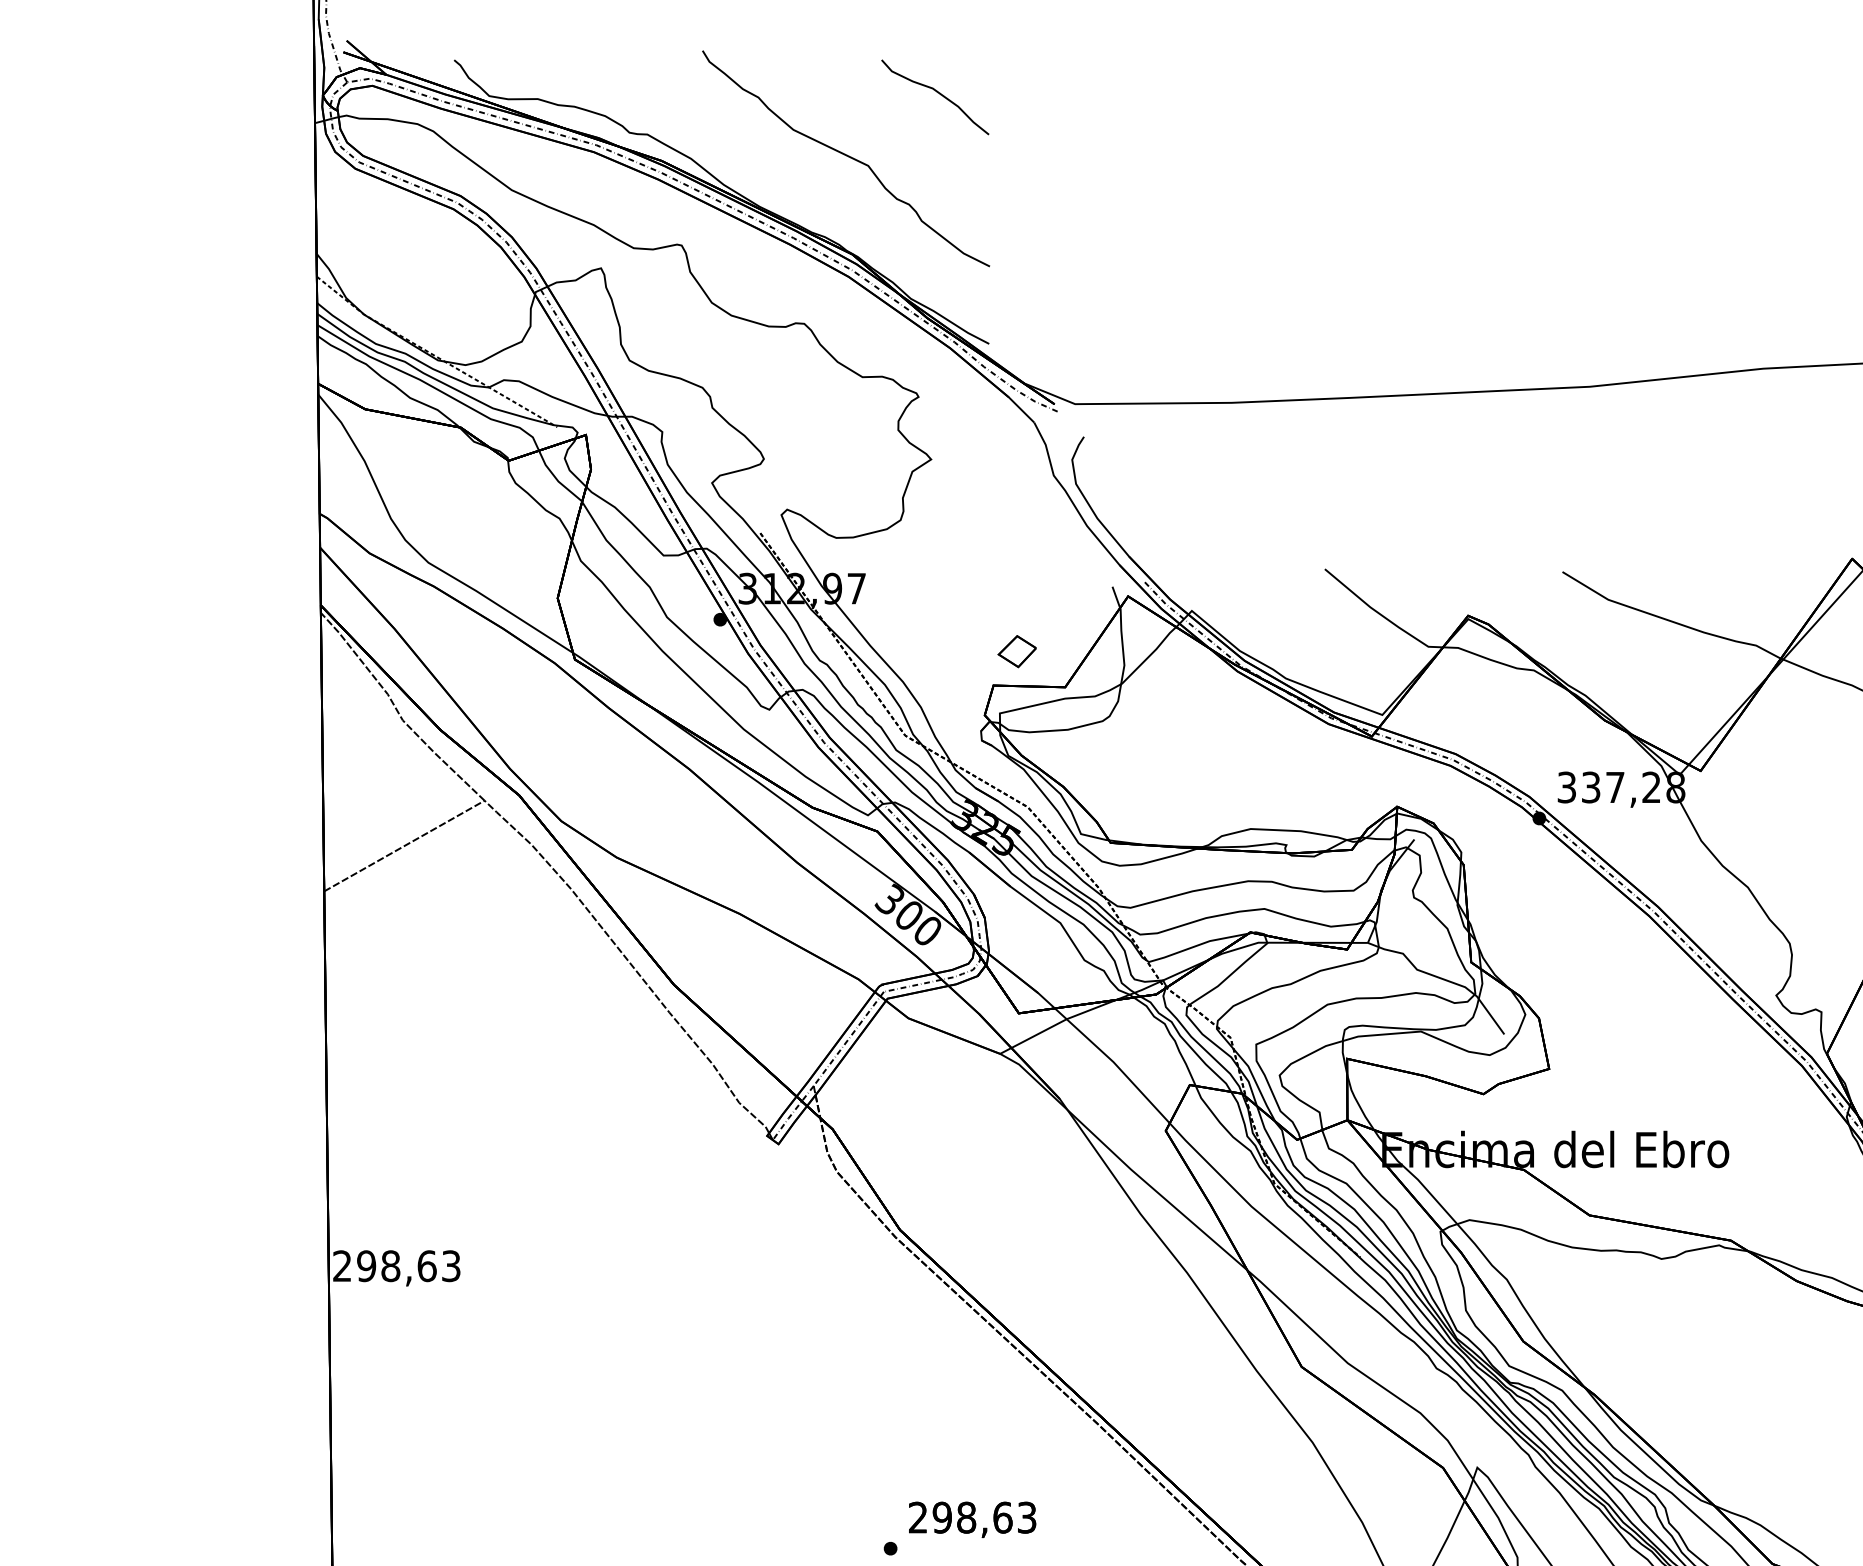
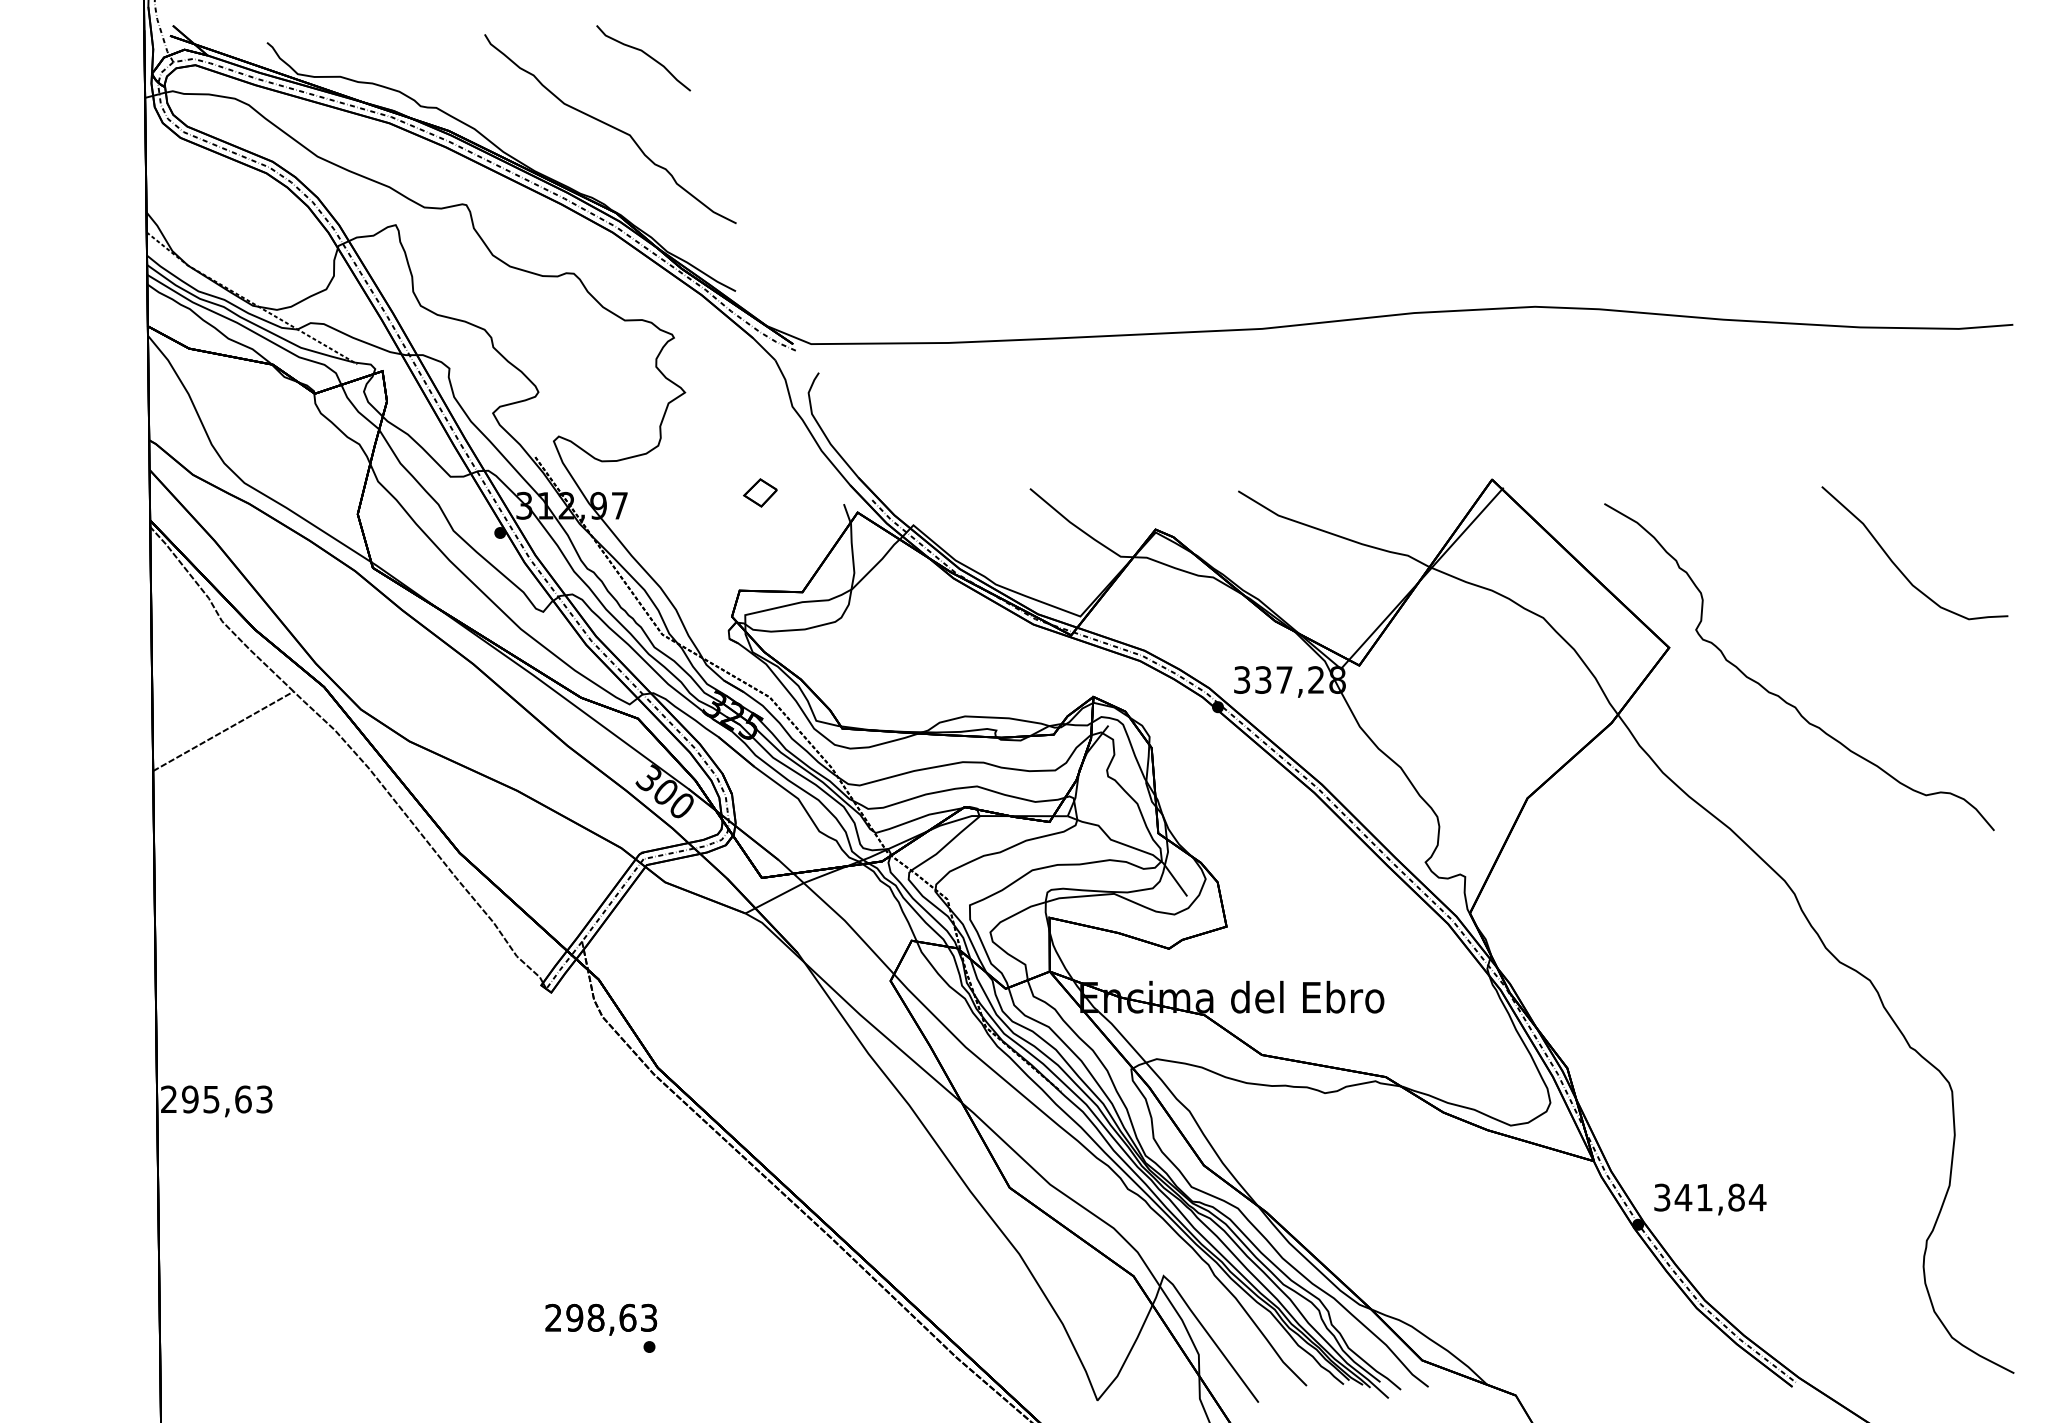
curve: (938, 94) -> (646, 55), moved
part: (1017, 651) -> (760, 492), moved
text: (390, 1266) -> (211, 1099), 298,63 -> 295,63
text: (972, 1519) -> (601, 1319), moved

